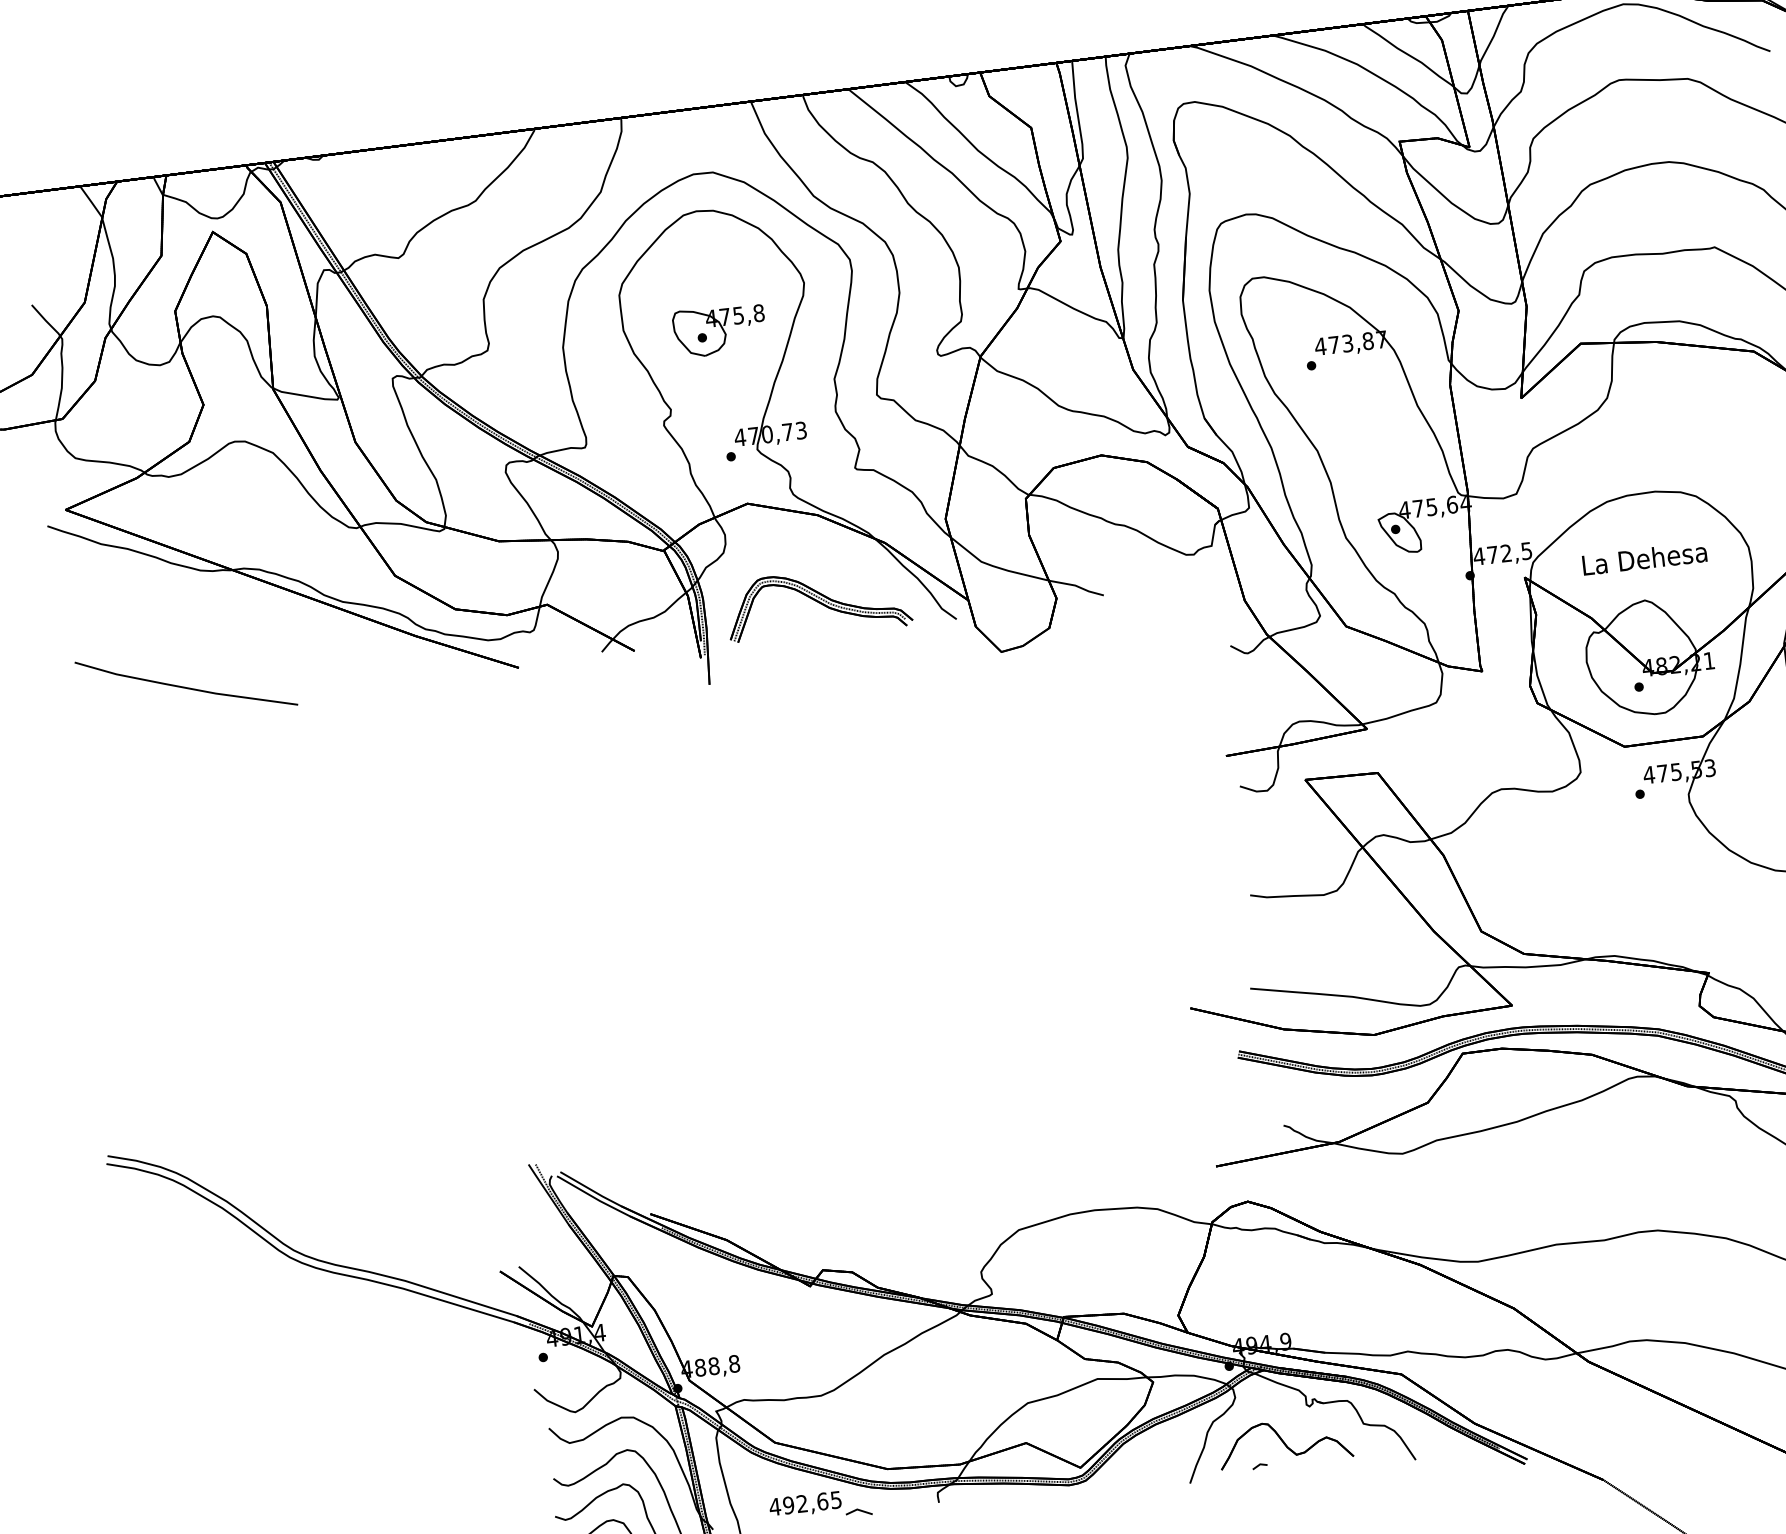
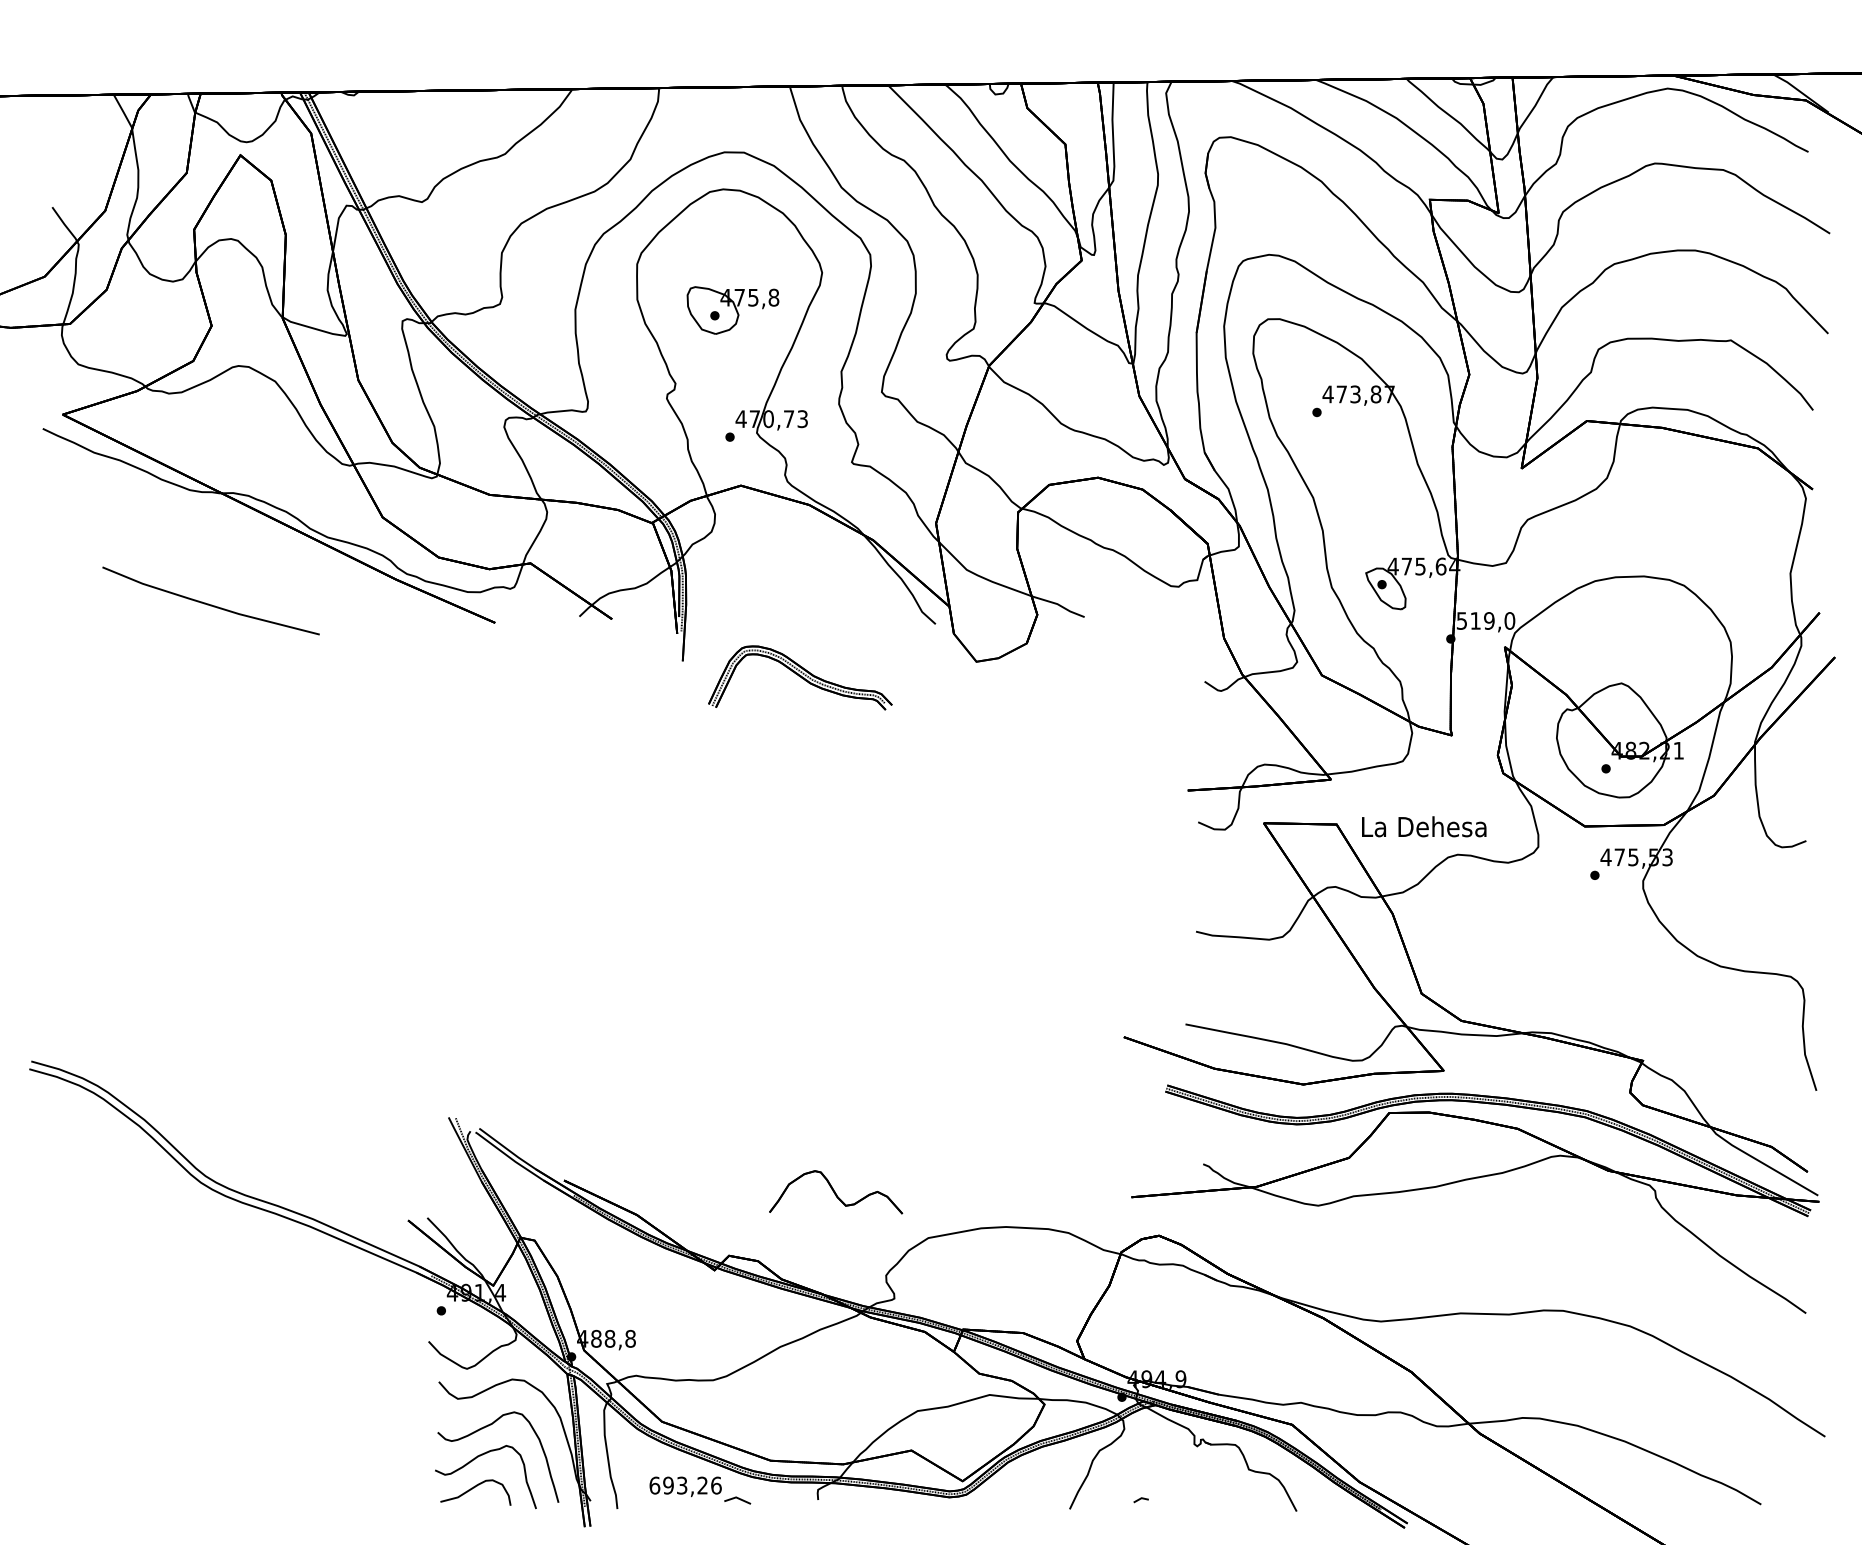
text: (1502, 553) -> (1485, 620), 472,5 -> 519,0
text: (1644, 558) -> (1424, 826), moved
part: (818, 603) -> (800, 677), moved
line: (184, 686) -> (208, 603), moved
part: (1285, 1442) -> (836, 1192), moved
text: (805, 1503) -> (685, 1485), 492,65 -> 693,26

